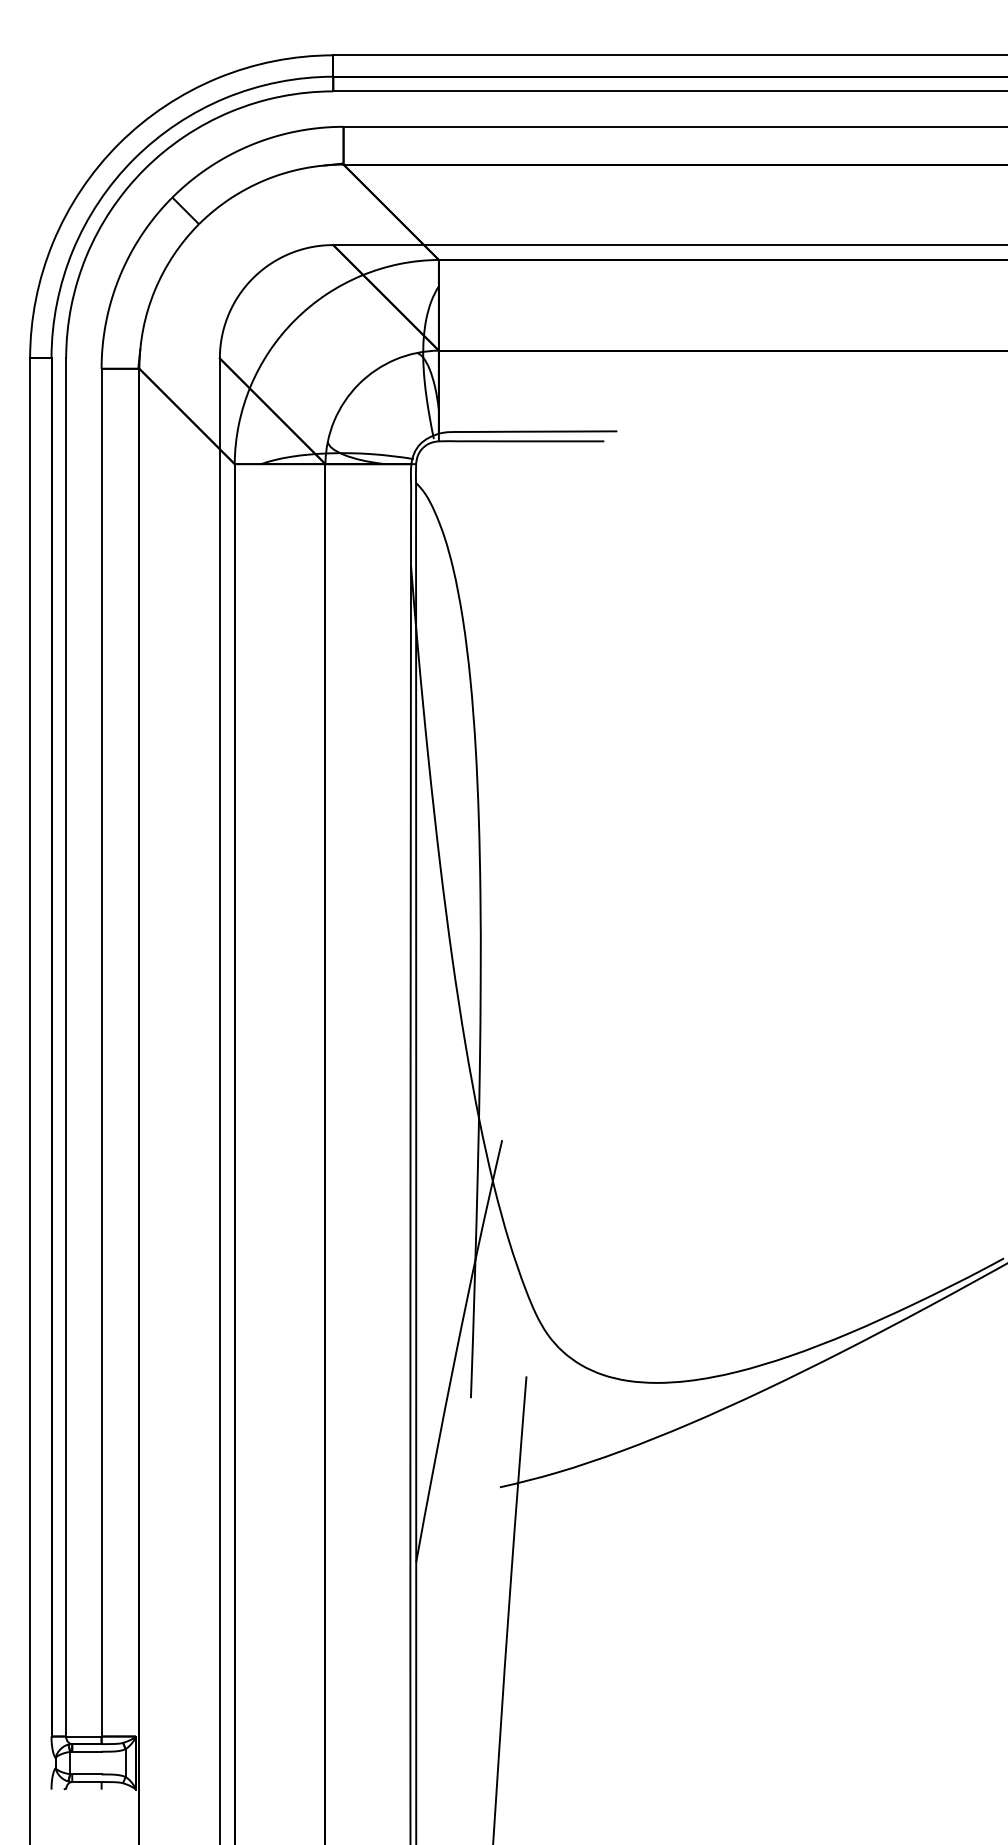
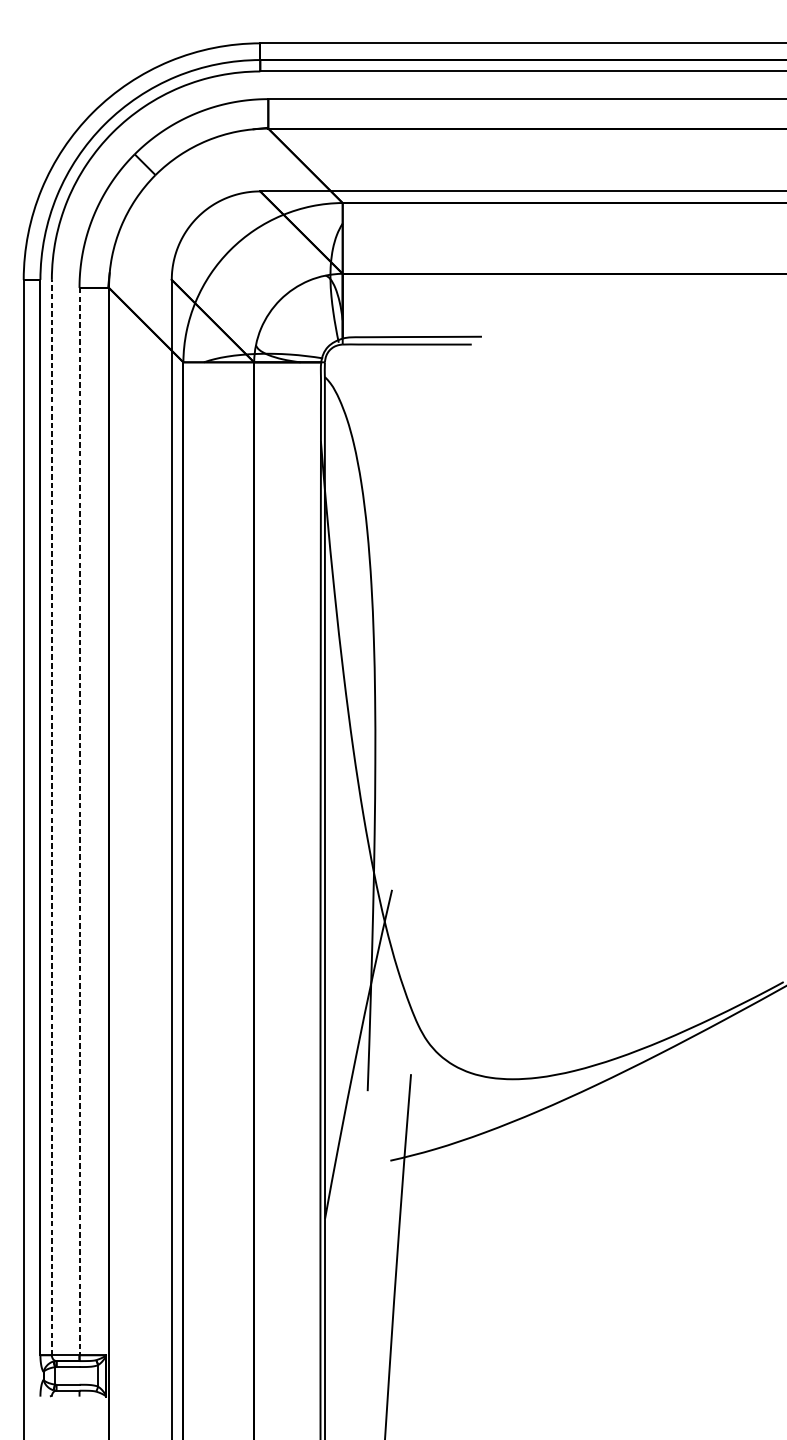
line: (66, 1047) -> (52, 817), solid -> dashed
line: (101, 1052) -> (79, 821), solid -> dashed

